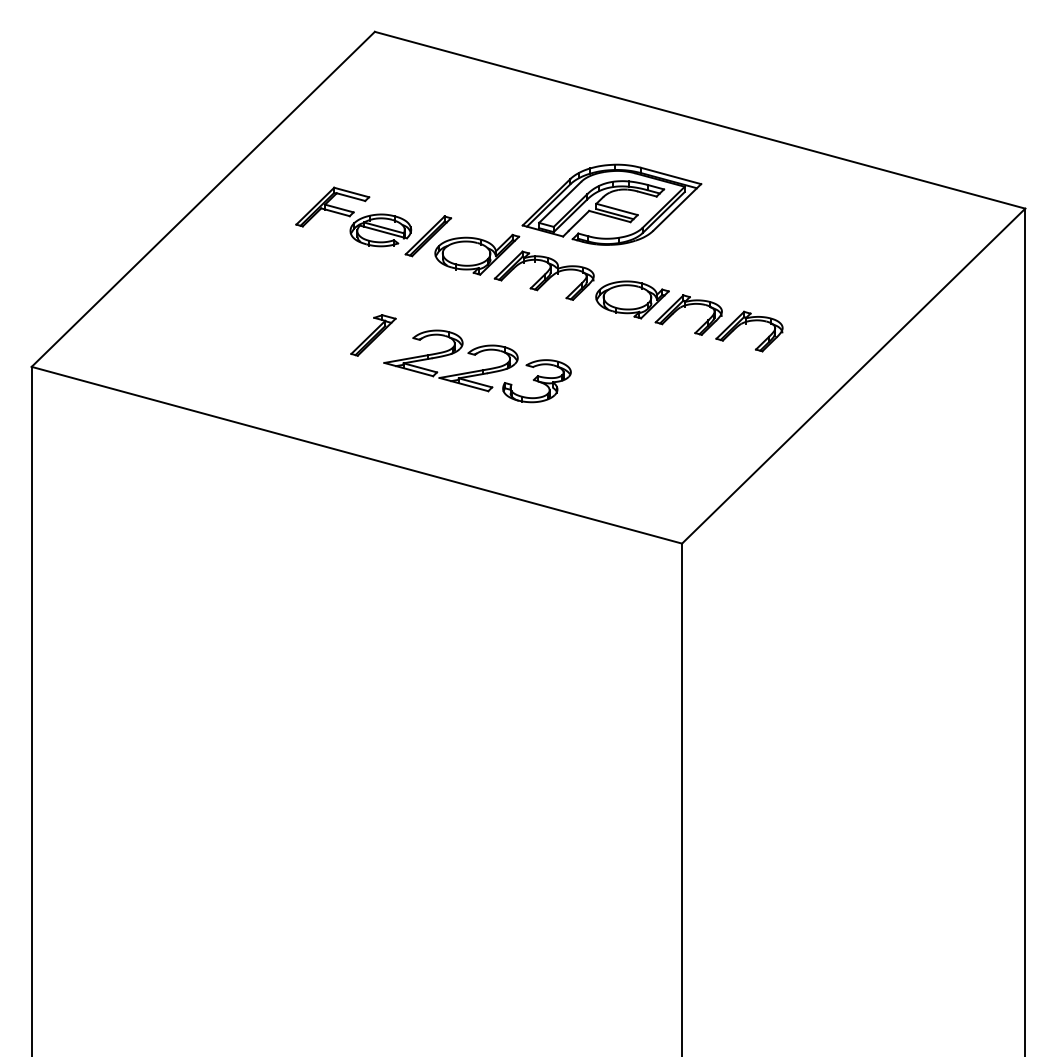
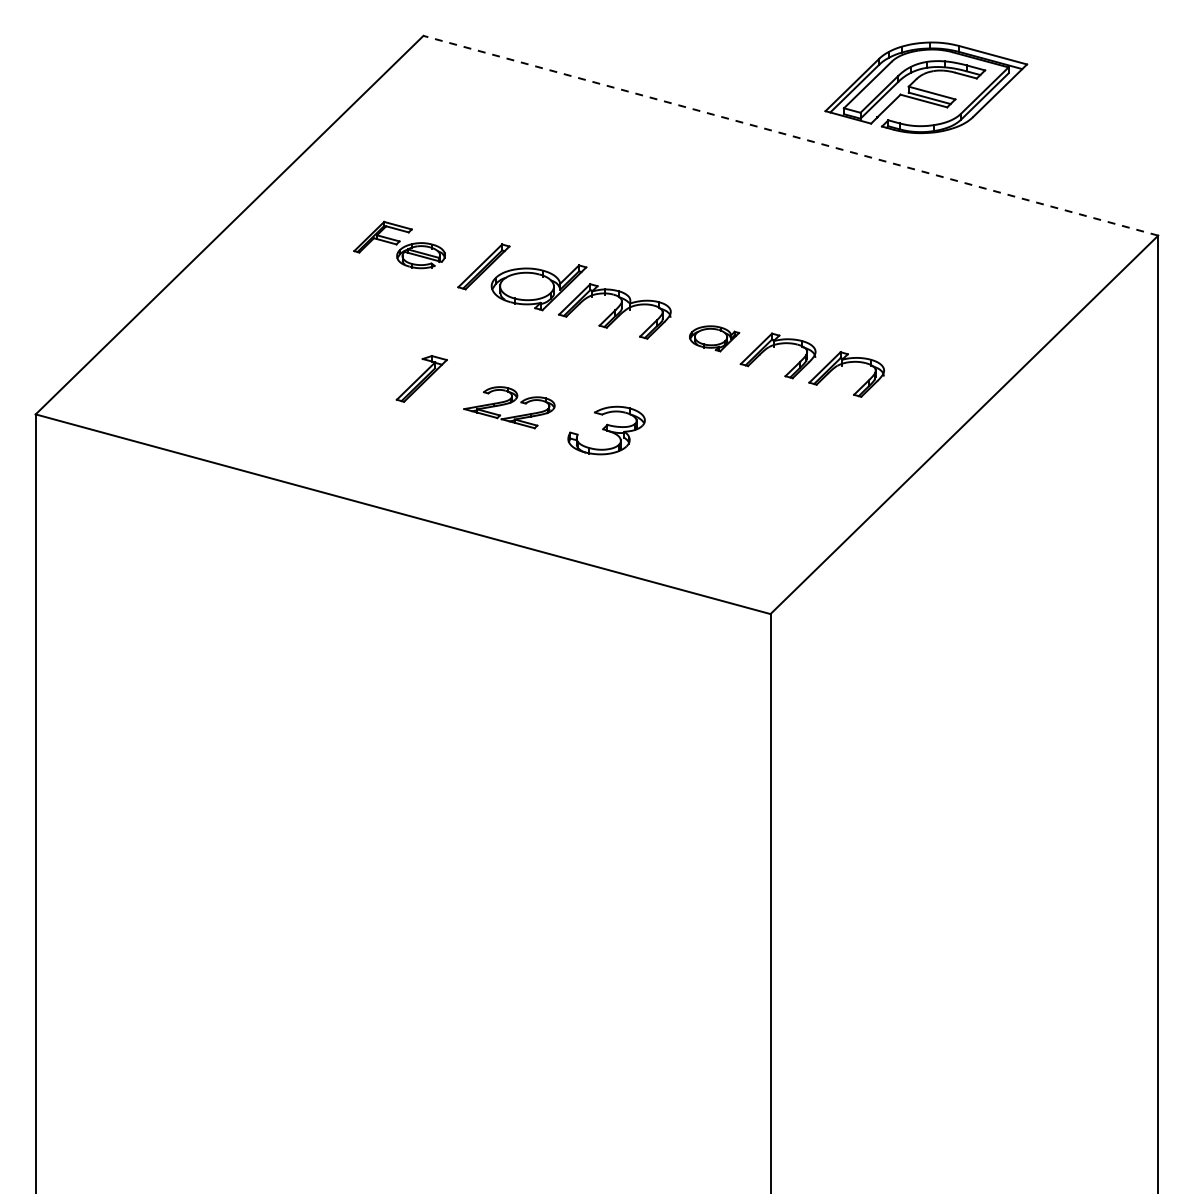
line: (700, 120) -> (791, 136), solid -> dashed
part: (611, 204) -> (925, 87), moved
part: (353, 216) -> (399, 244), size x0.7
part: (632, 299) -> (714, 338), size x0.6
part: (450, 360) -> (508, 407), size x0.6

